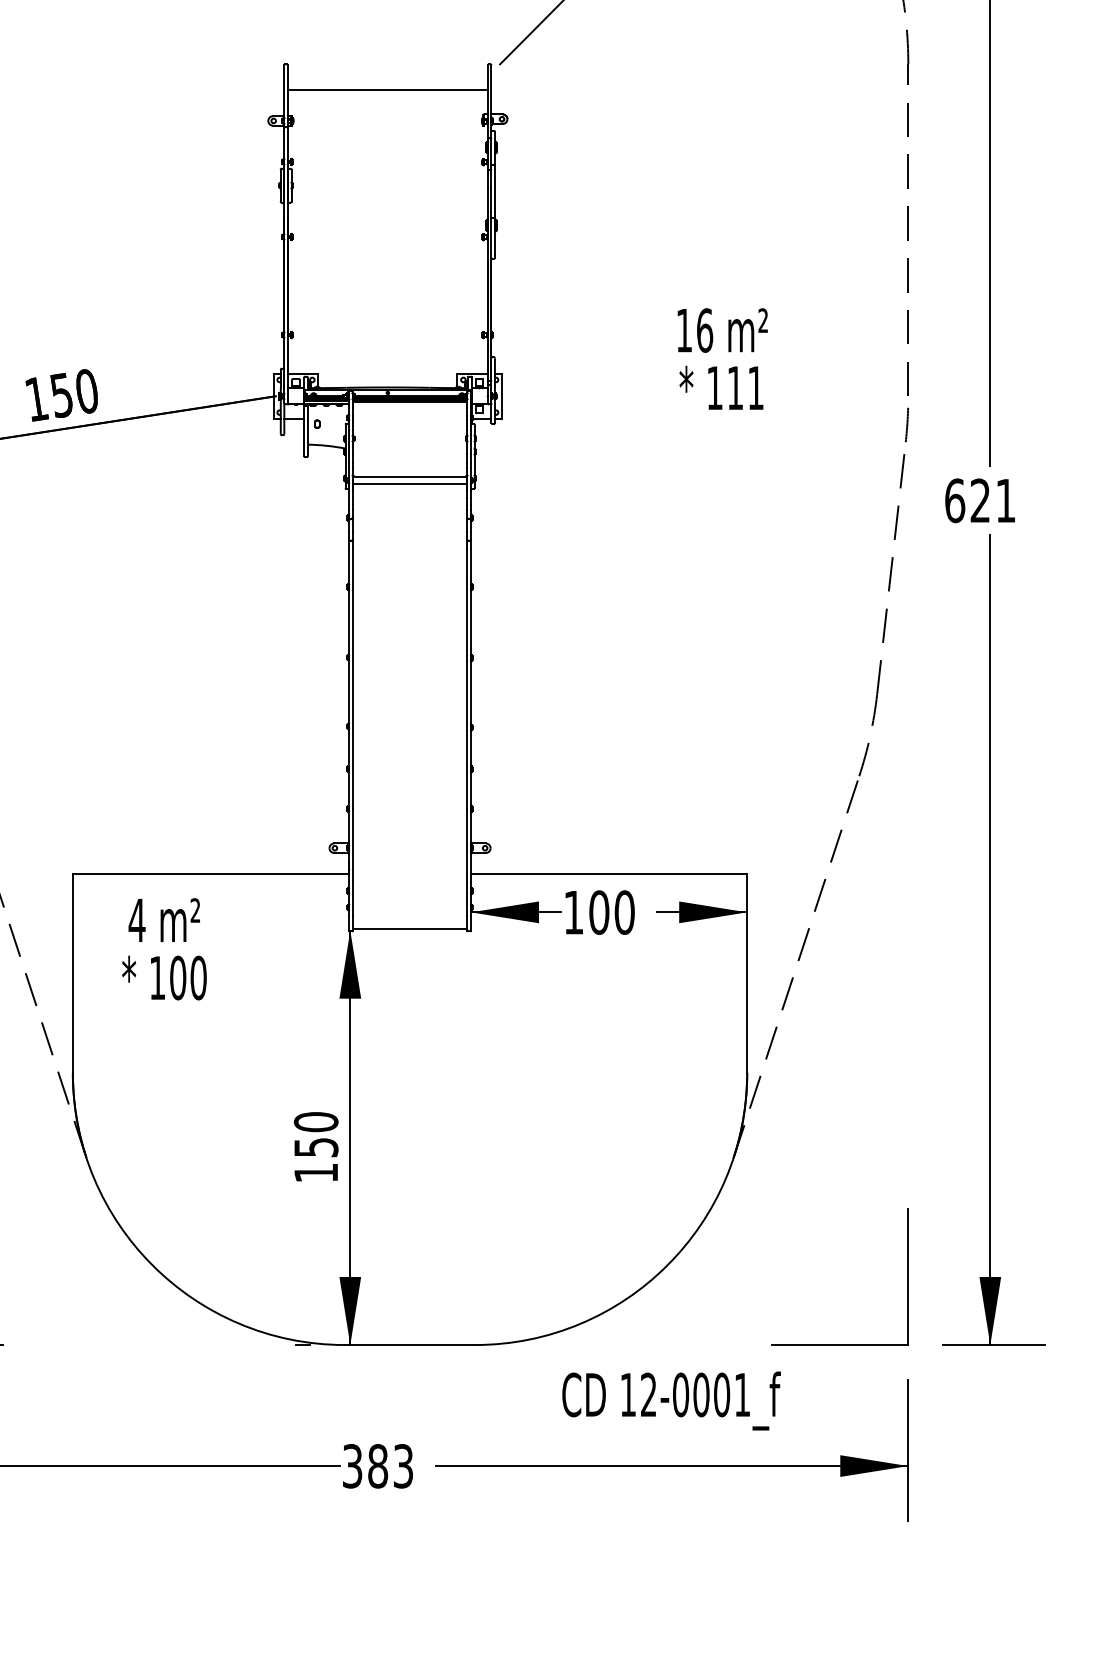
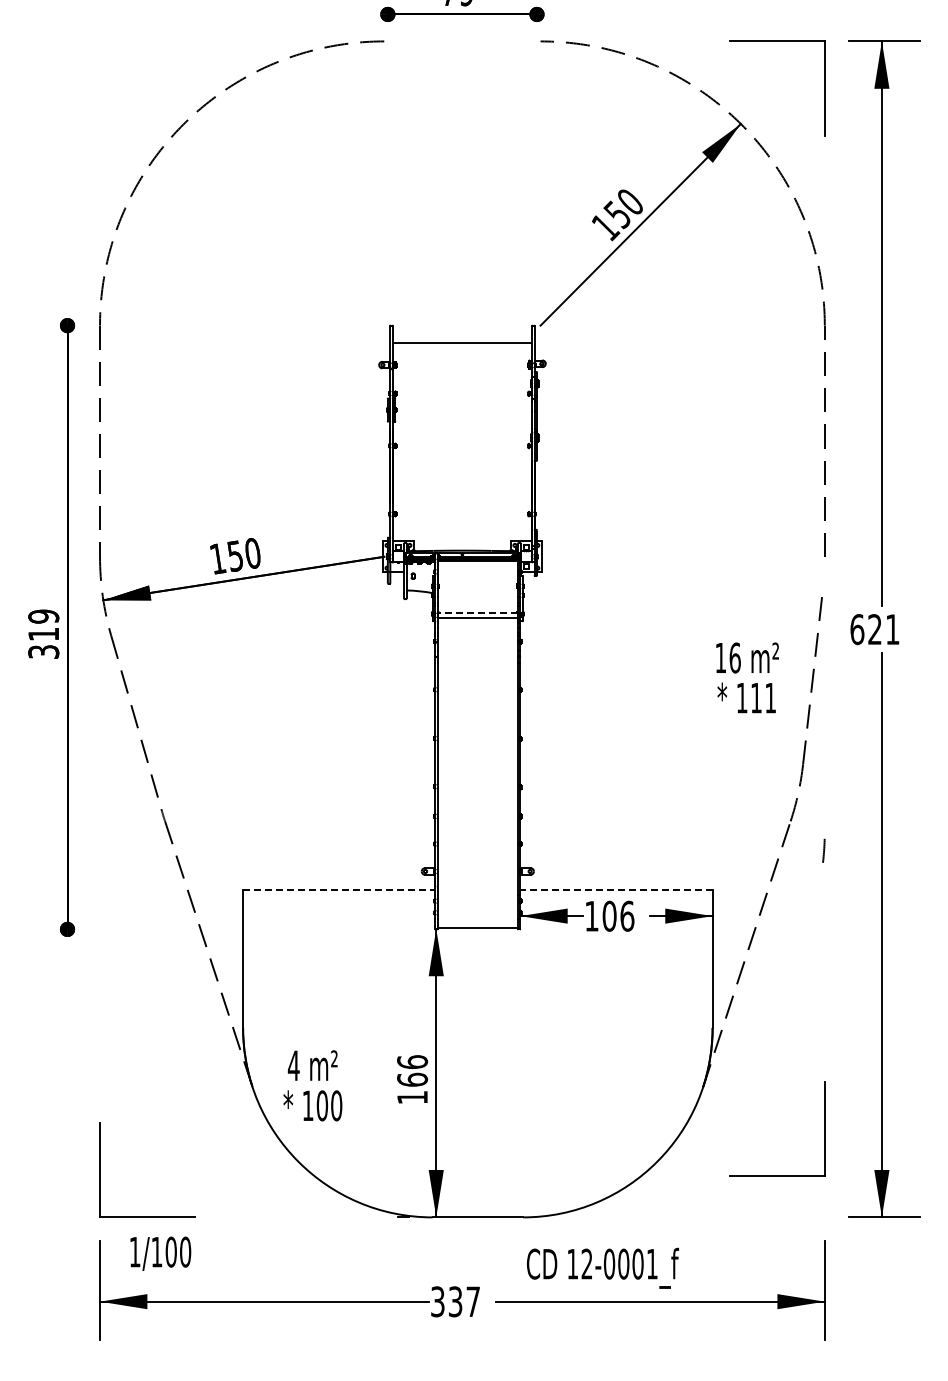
text: (722, 358) -> (747, 677), moved
line: (906, 424) -> (823, 850), moved
line: (409, 476) -> (477, 612), solid -> dashed
line: (211, 874) -> (339, 889), solid -> dashed
line: (609, 874) -> (616, 889), solid -> dashed
text: (624, 911) -> (627, 915), 100 -> 106
text: (163, 948) -> (312, 1085), moved
text: (316, 1134) -> (412, 1070), 150 -> 166
part: (907, 1276) -> (824, 1128), moved
text: (672, 1399) -> (603, 1267), moved
text: (389, 1465) -> (463, 1301), 383 -> 337

